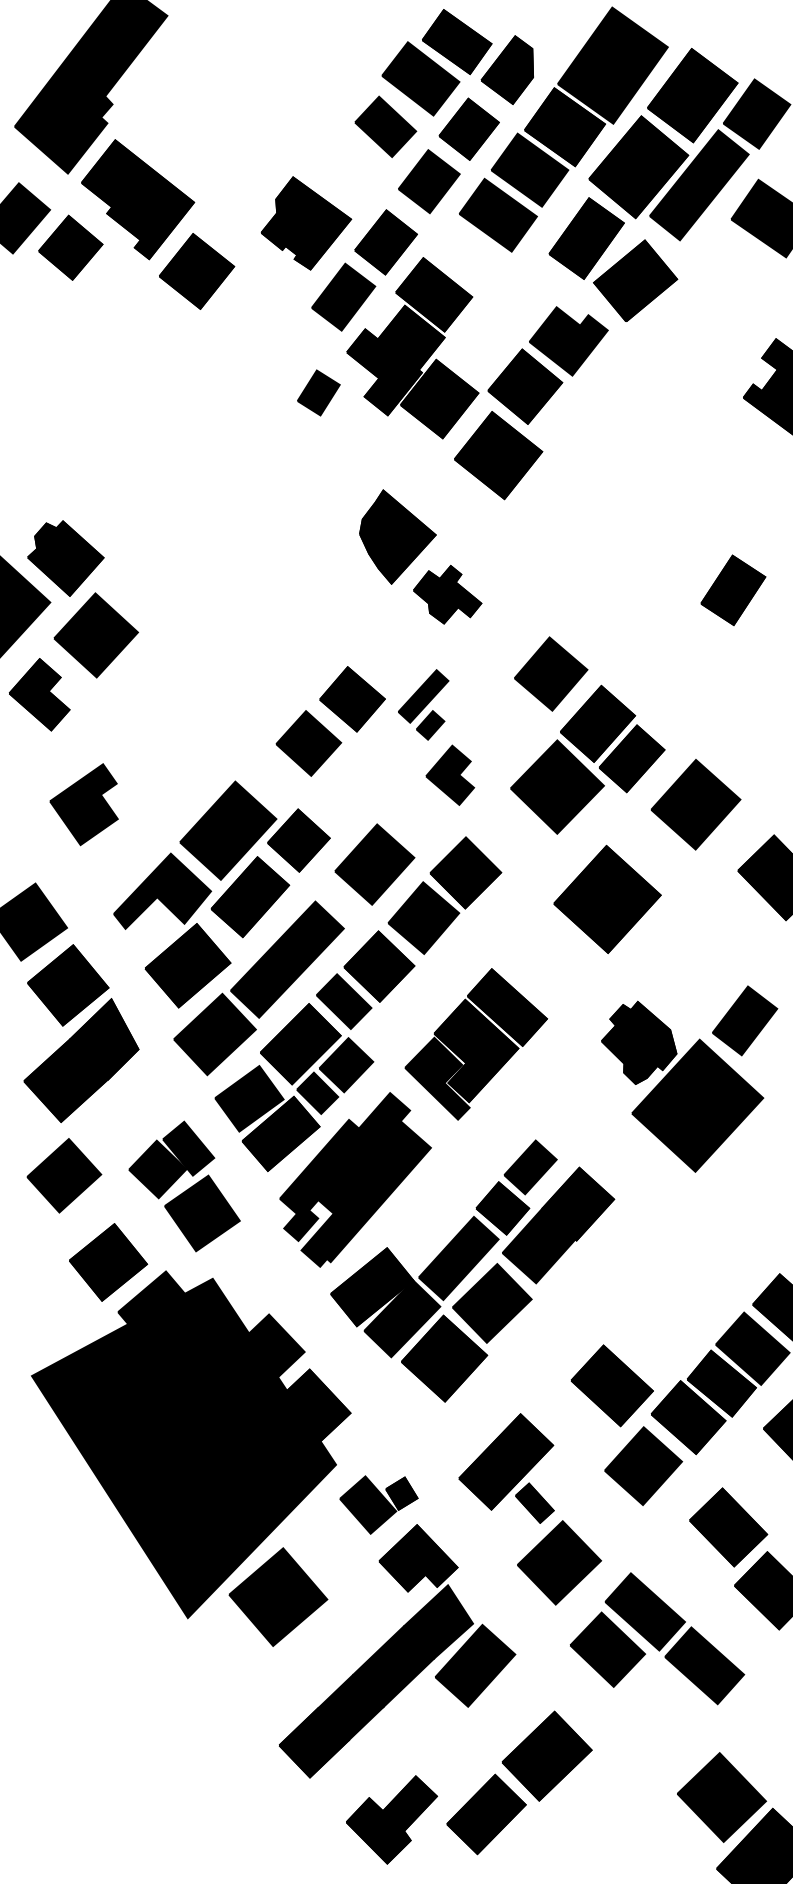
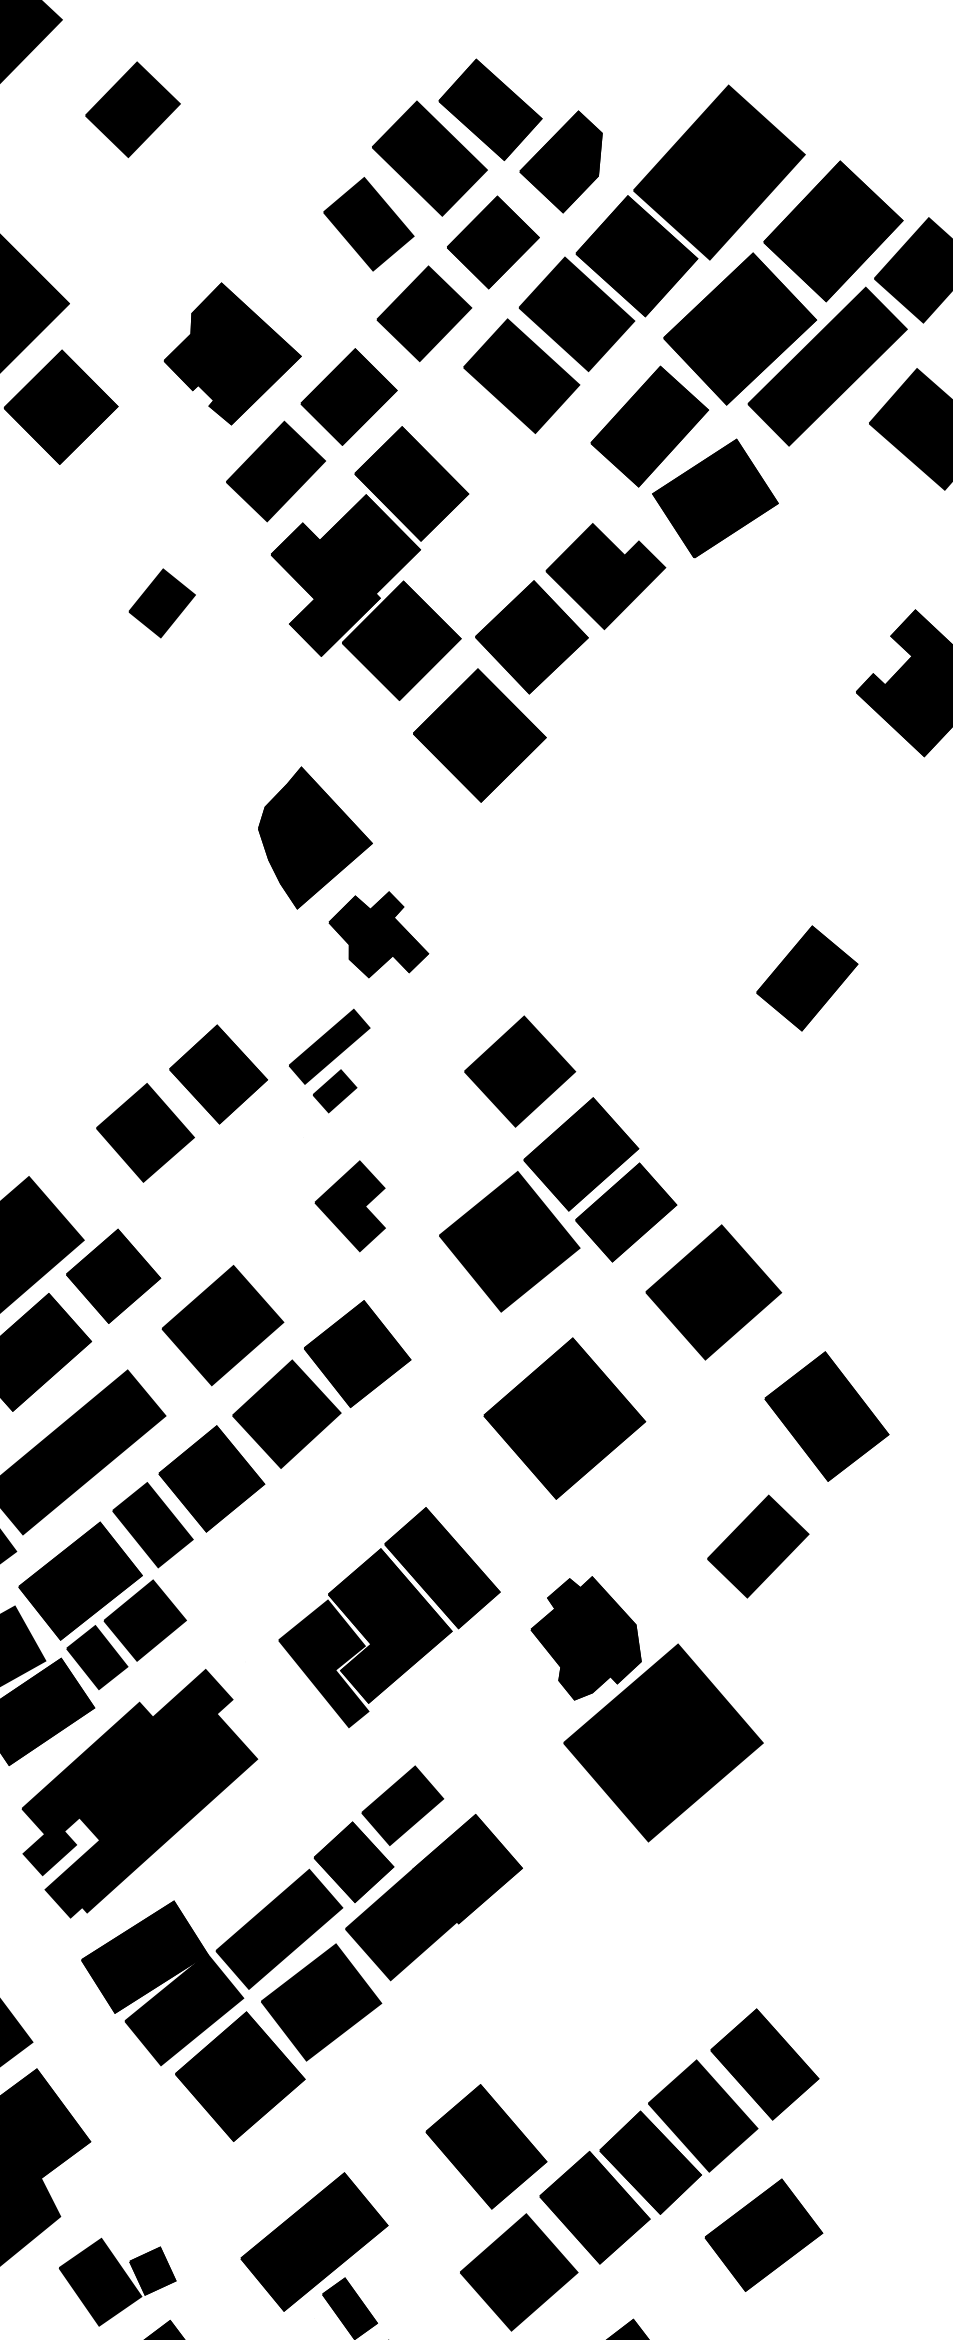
part: (221, 69) -> (133, 109), added
part: (318, 392) -> (161, 602), moved
part: (423, 704) -> (328, 1058), moved
part: (745, 1020) -> (759, 1546), moved
part: (476, 1044) -> (389, 1617), moved

